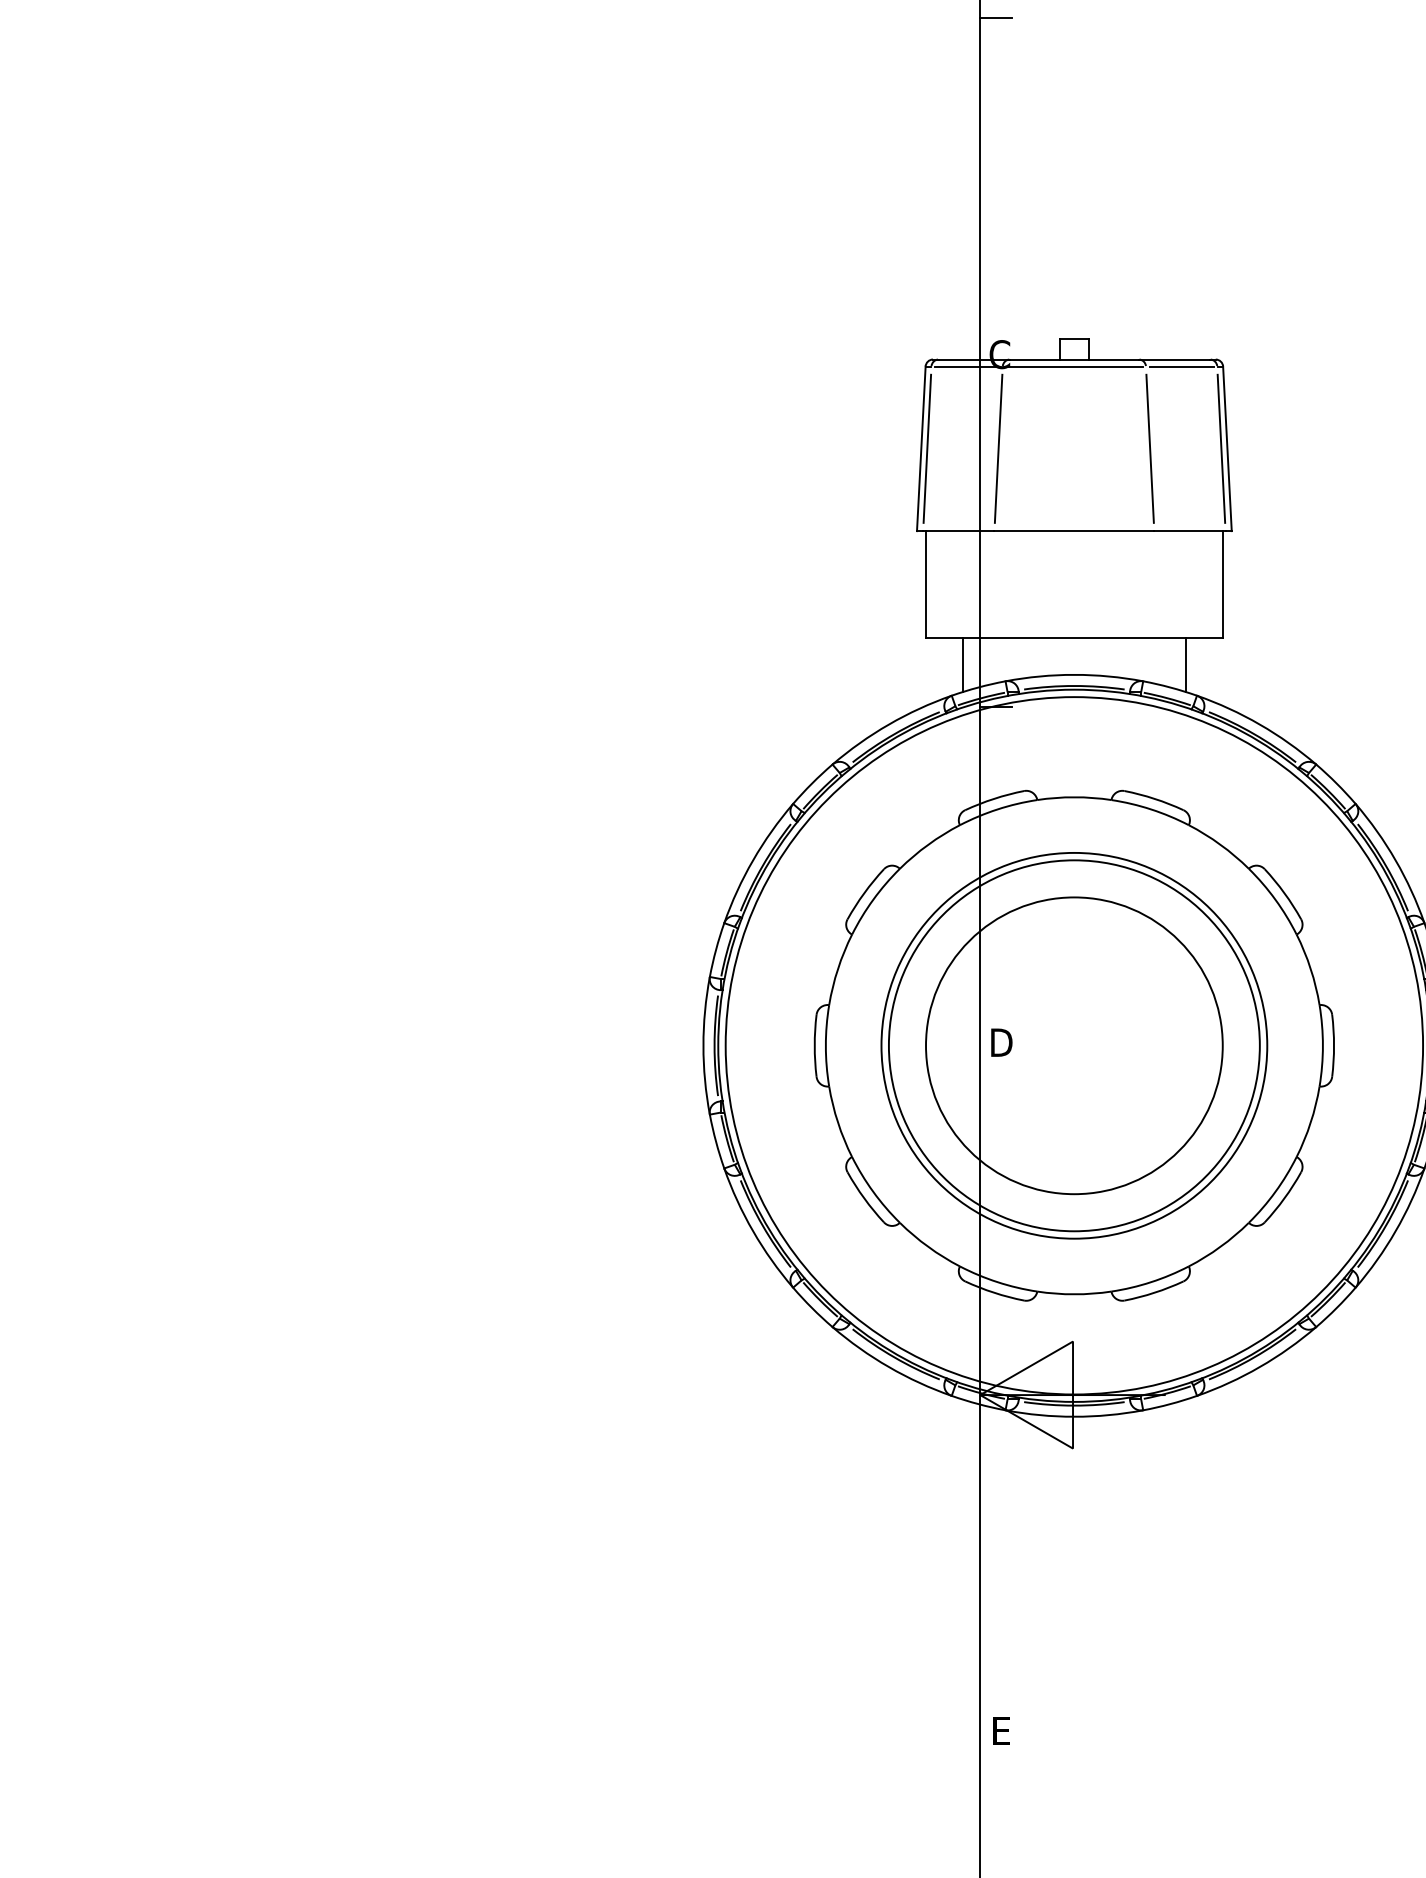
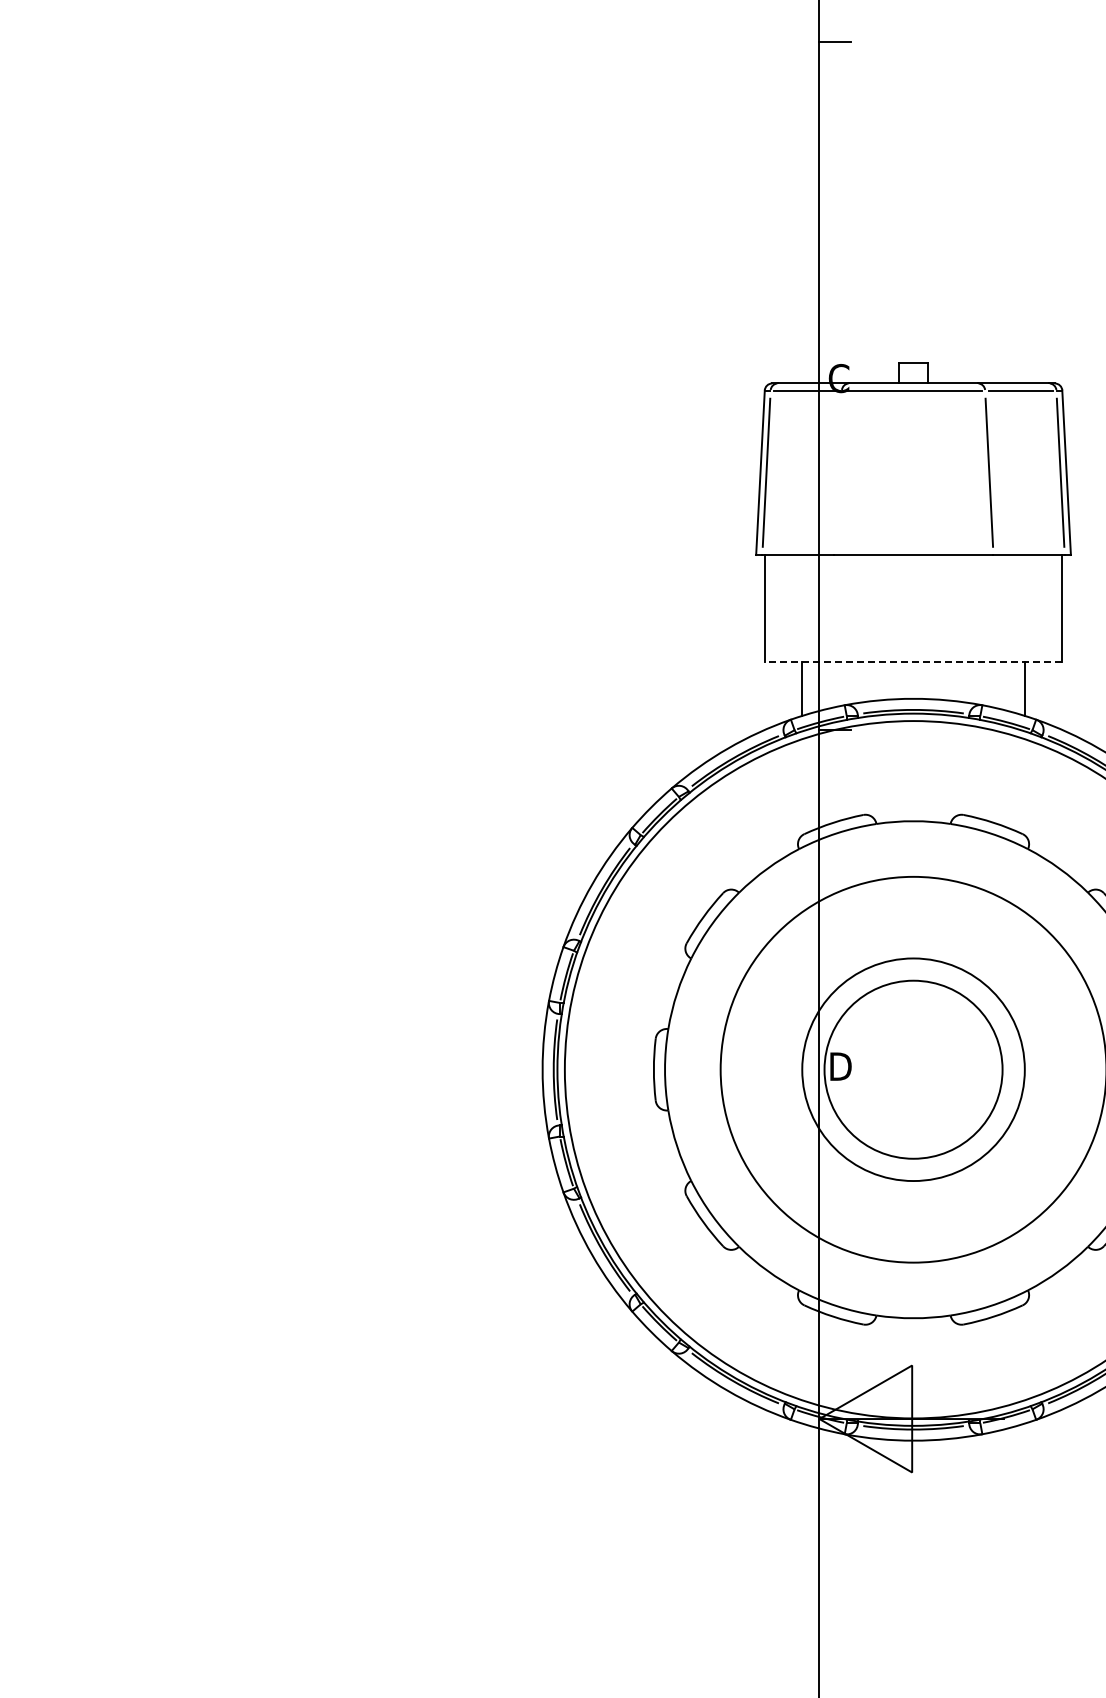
line: (998, 448) -> (837, 472), removed
line: (1073, 637) -> (912, 661), solid -> dashed
circle: (1073, 1045) -> (912, 1069), size x0.6
circle: (1074, 1045) -> (913, 1069), size x0.6

